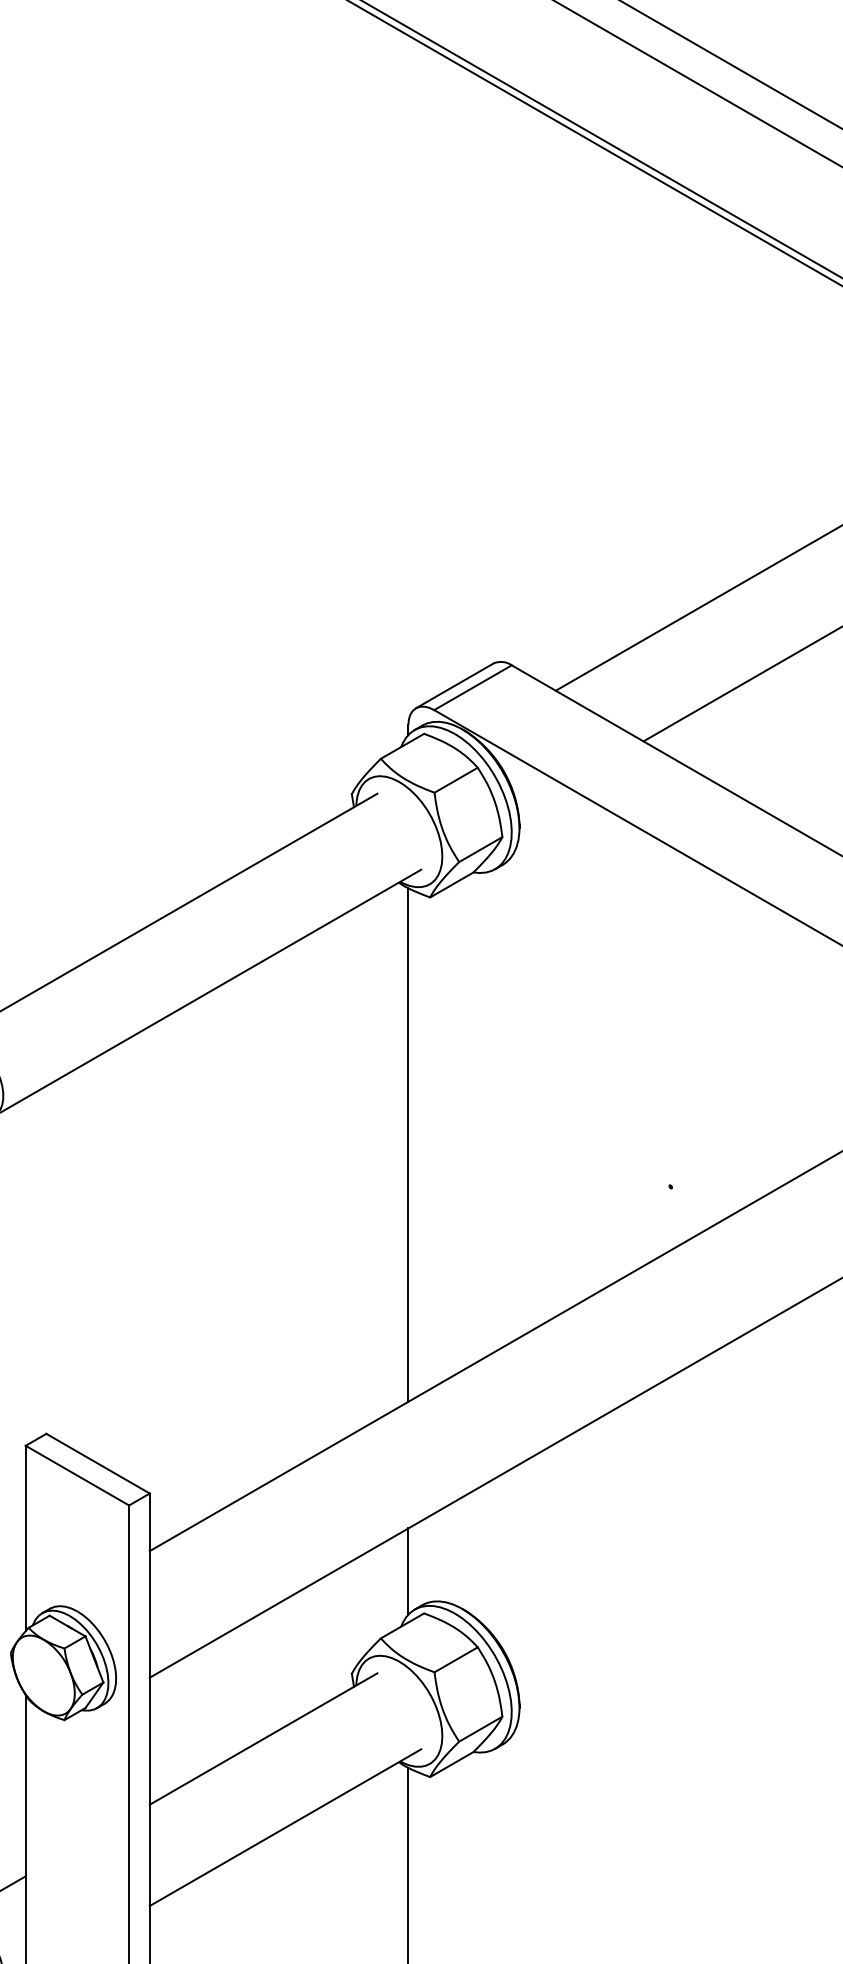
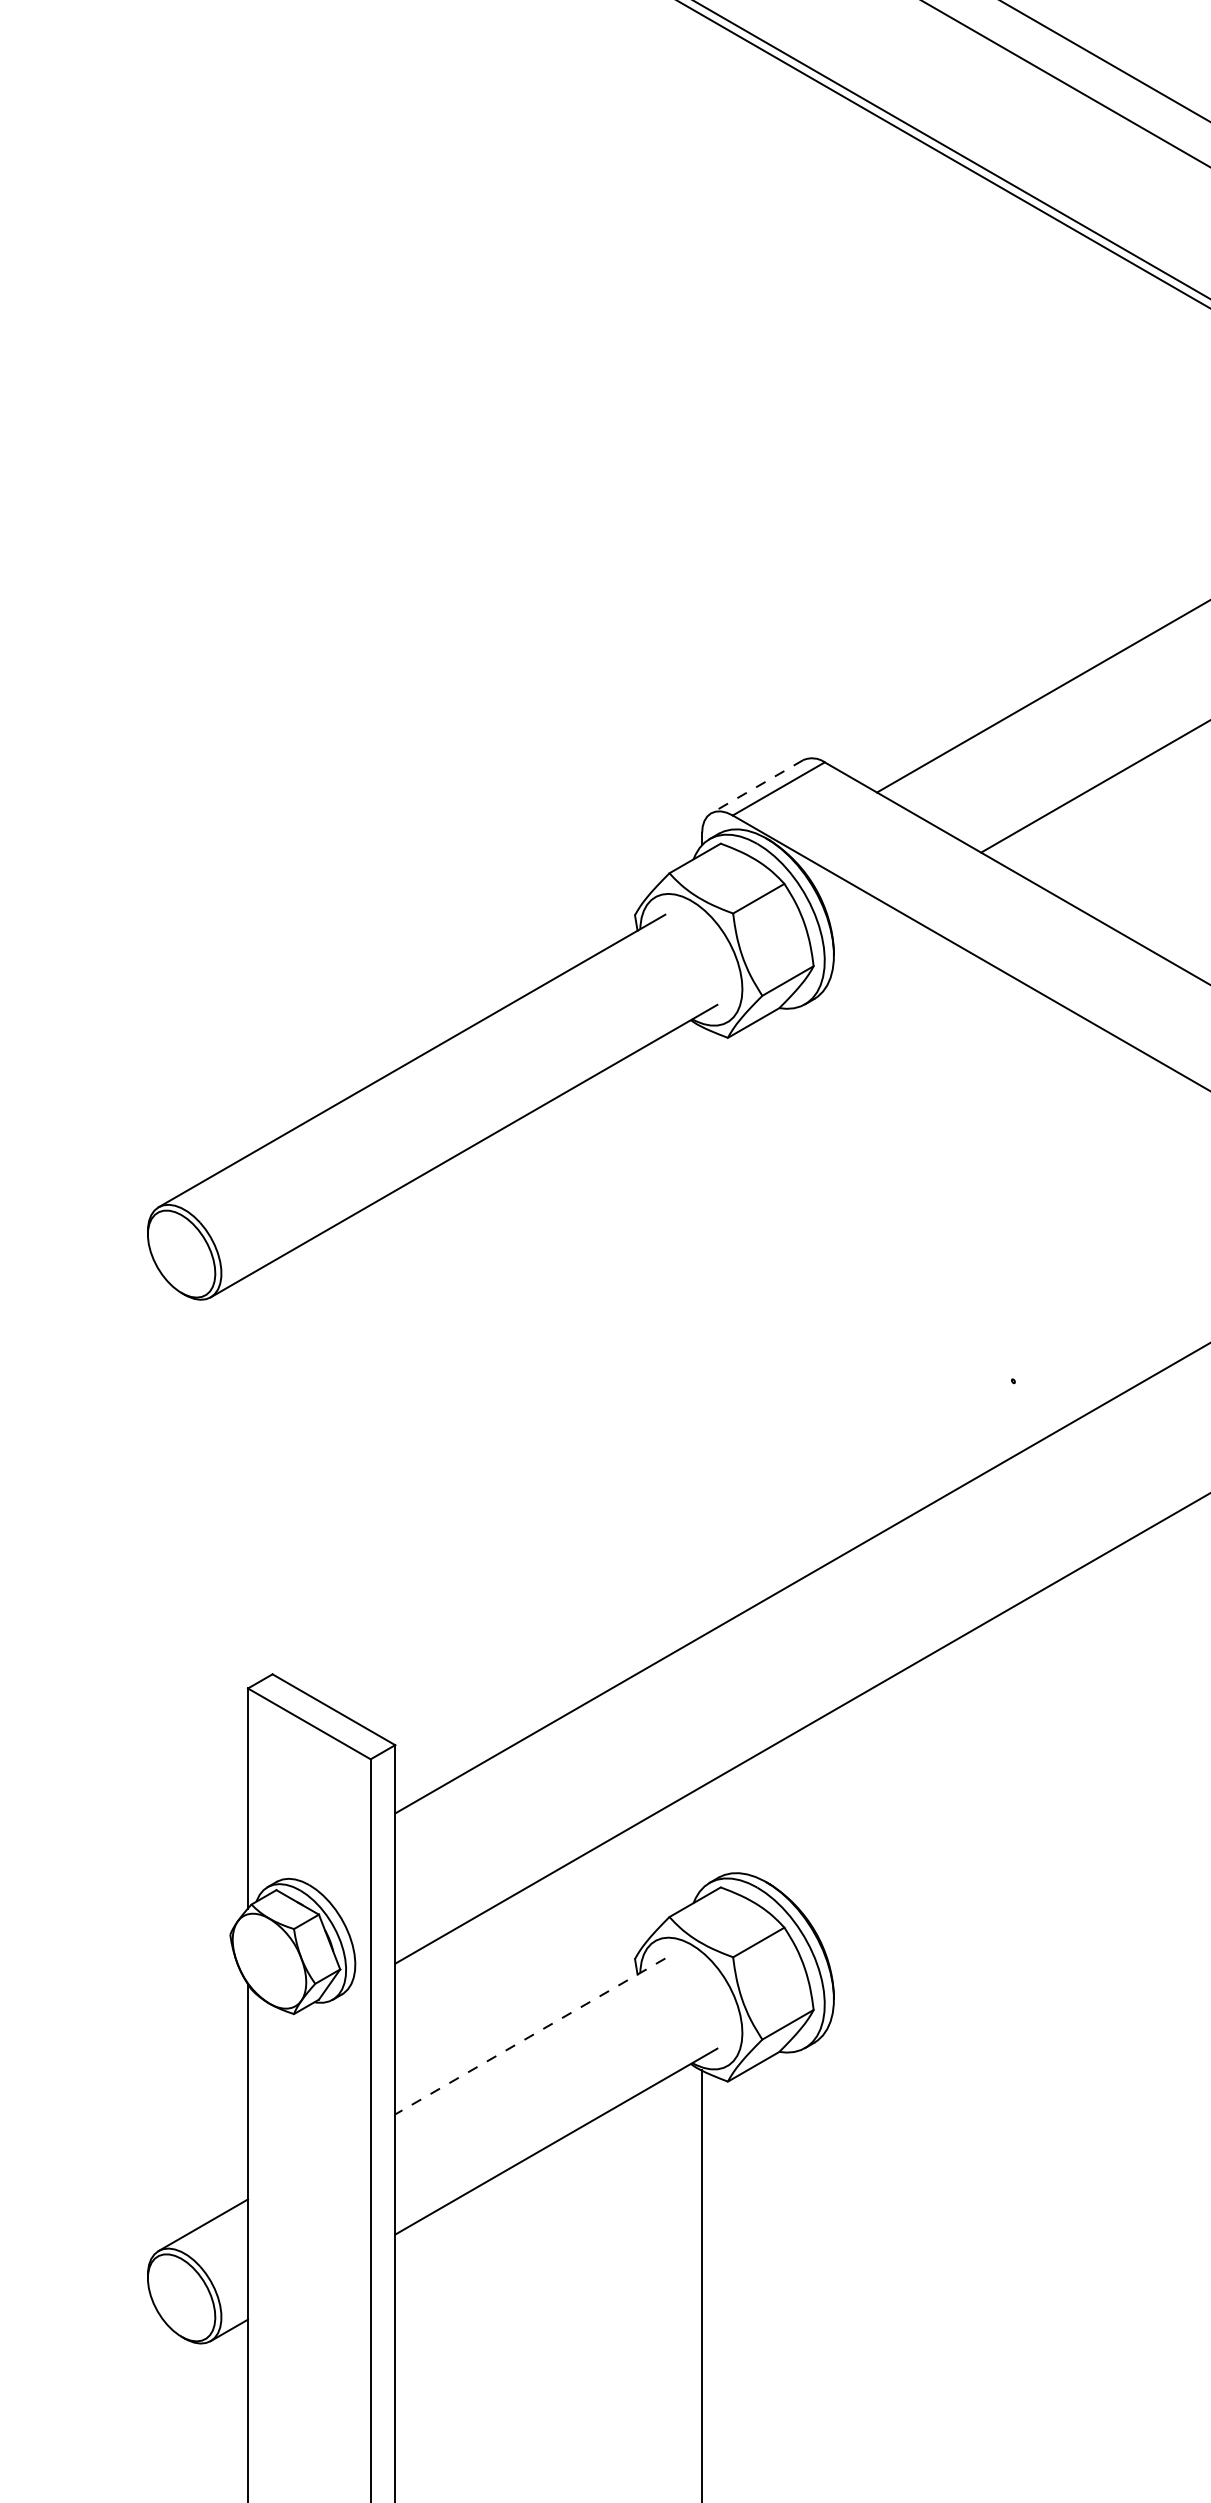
line: (454, 686) -> (756, 787), solid -> dashed
line: (408, 1144) -> (702, 1331), removed
line: (408, 1571) -> (702, 1837), removed
line: (263, 1739) -> (530, 2036), solid -> dashed

